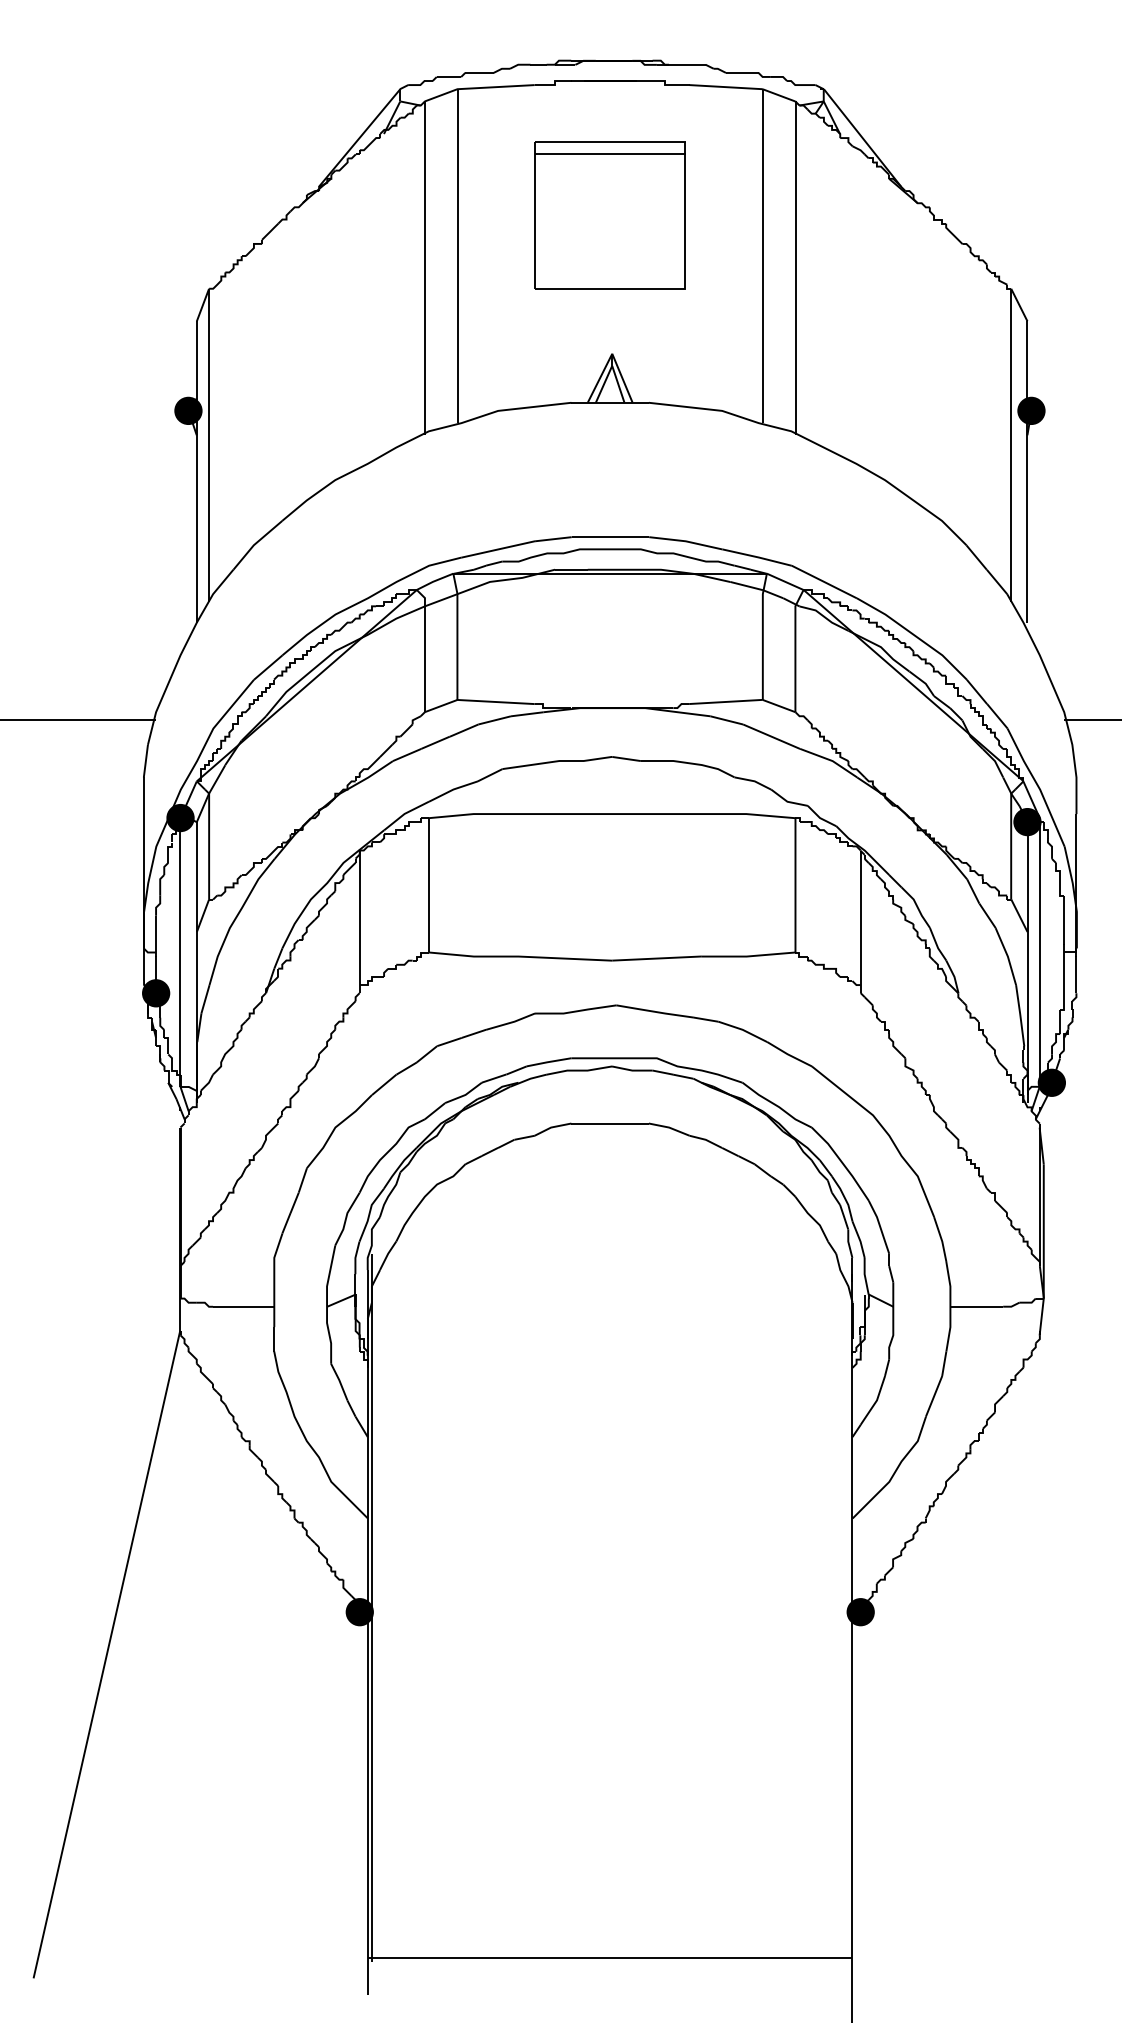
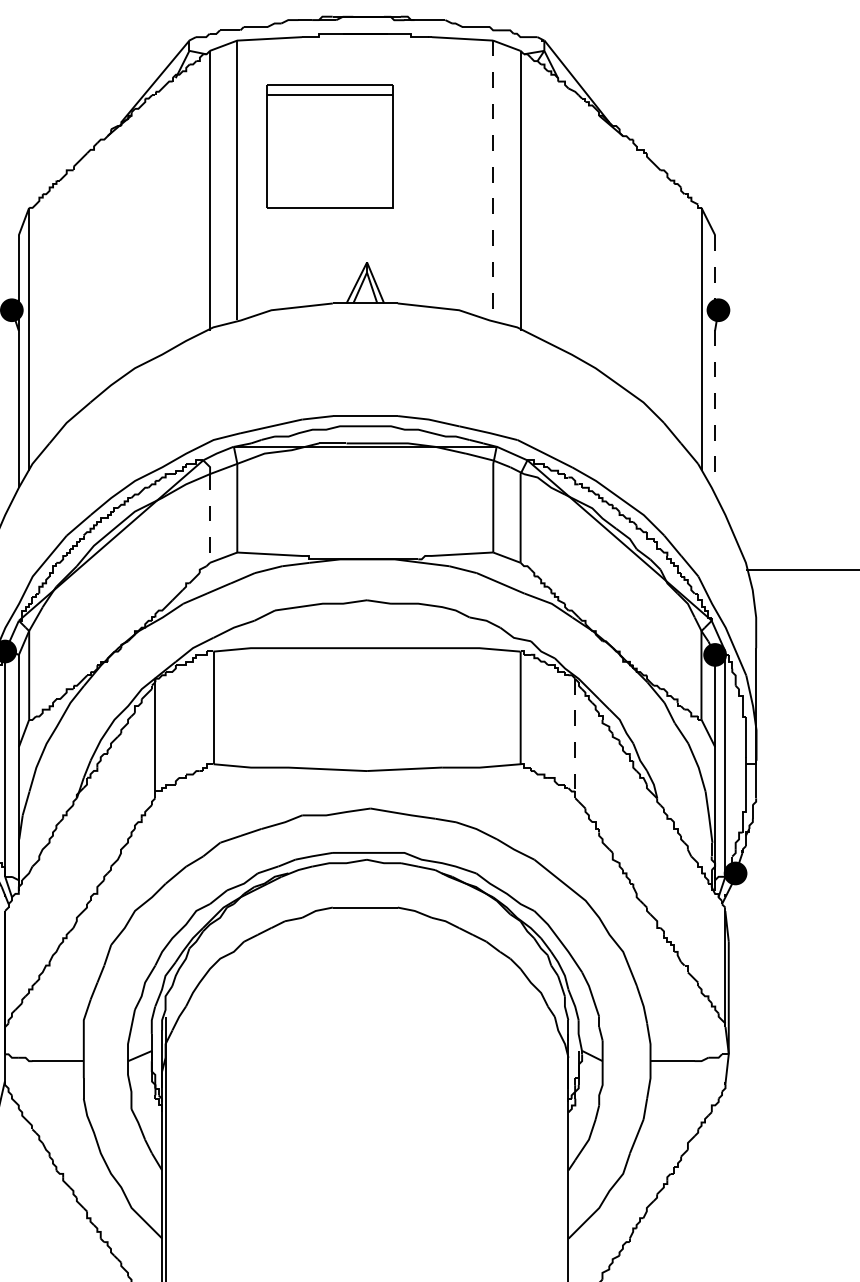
part: (609, 215) -> (329, 146), moved
line: (762, 256) -> (493, 180), solid -> dashed
line: (1027, 472) -> (715, 361), solid -> dashed
line: (424, 659) -> (209, 518), solid -> dashed
line: (860, 918) -> (575, 735), solid -> dashed

